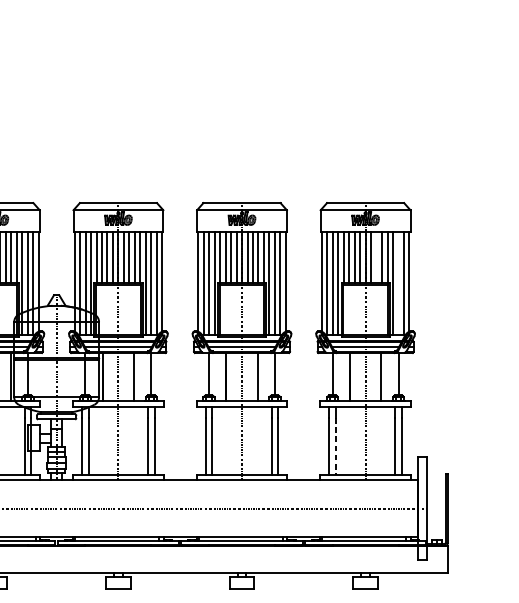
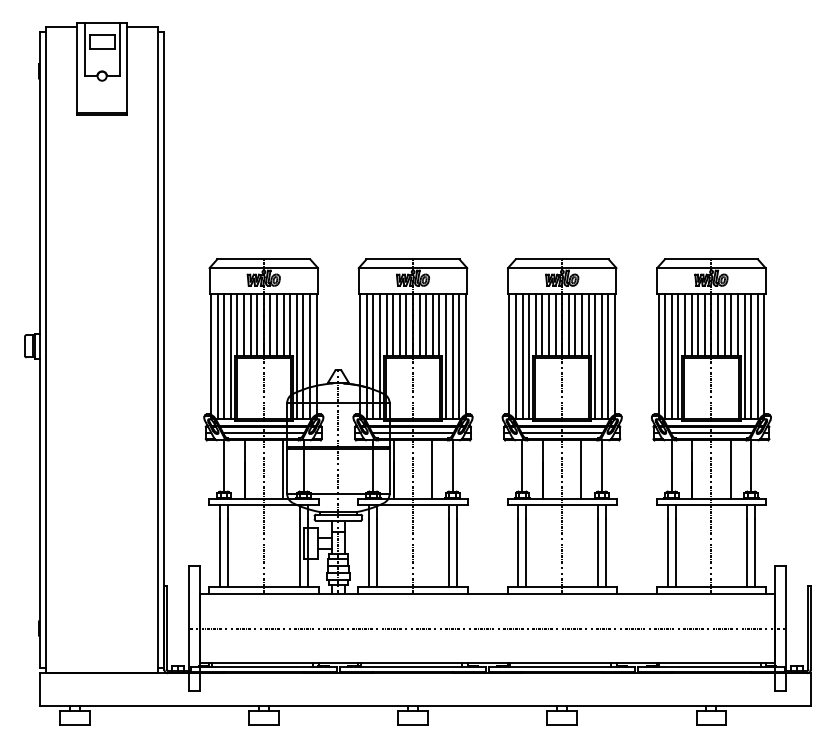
line: (376, 256) -> (724, 324), added
line: (398, 283) -> (751, 356), added
line: (335, 446) -> (675, 553), dashed -> solid

